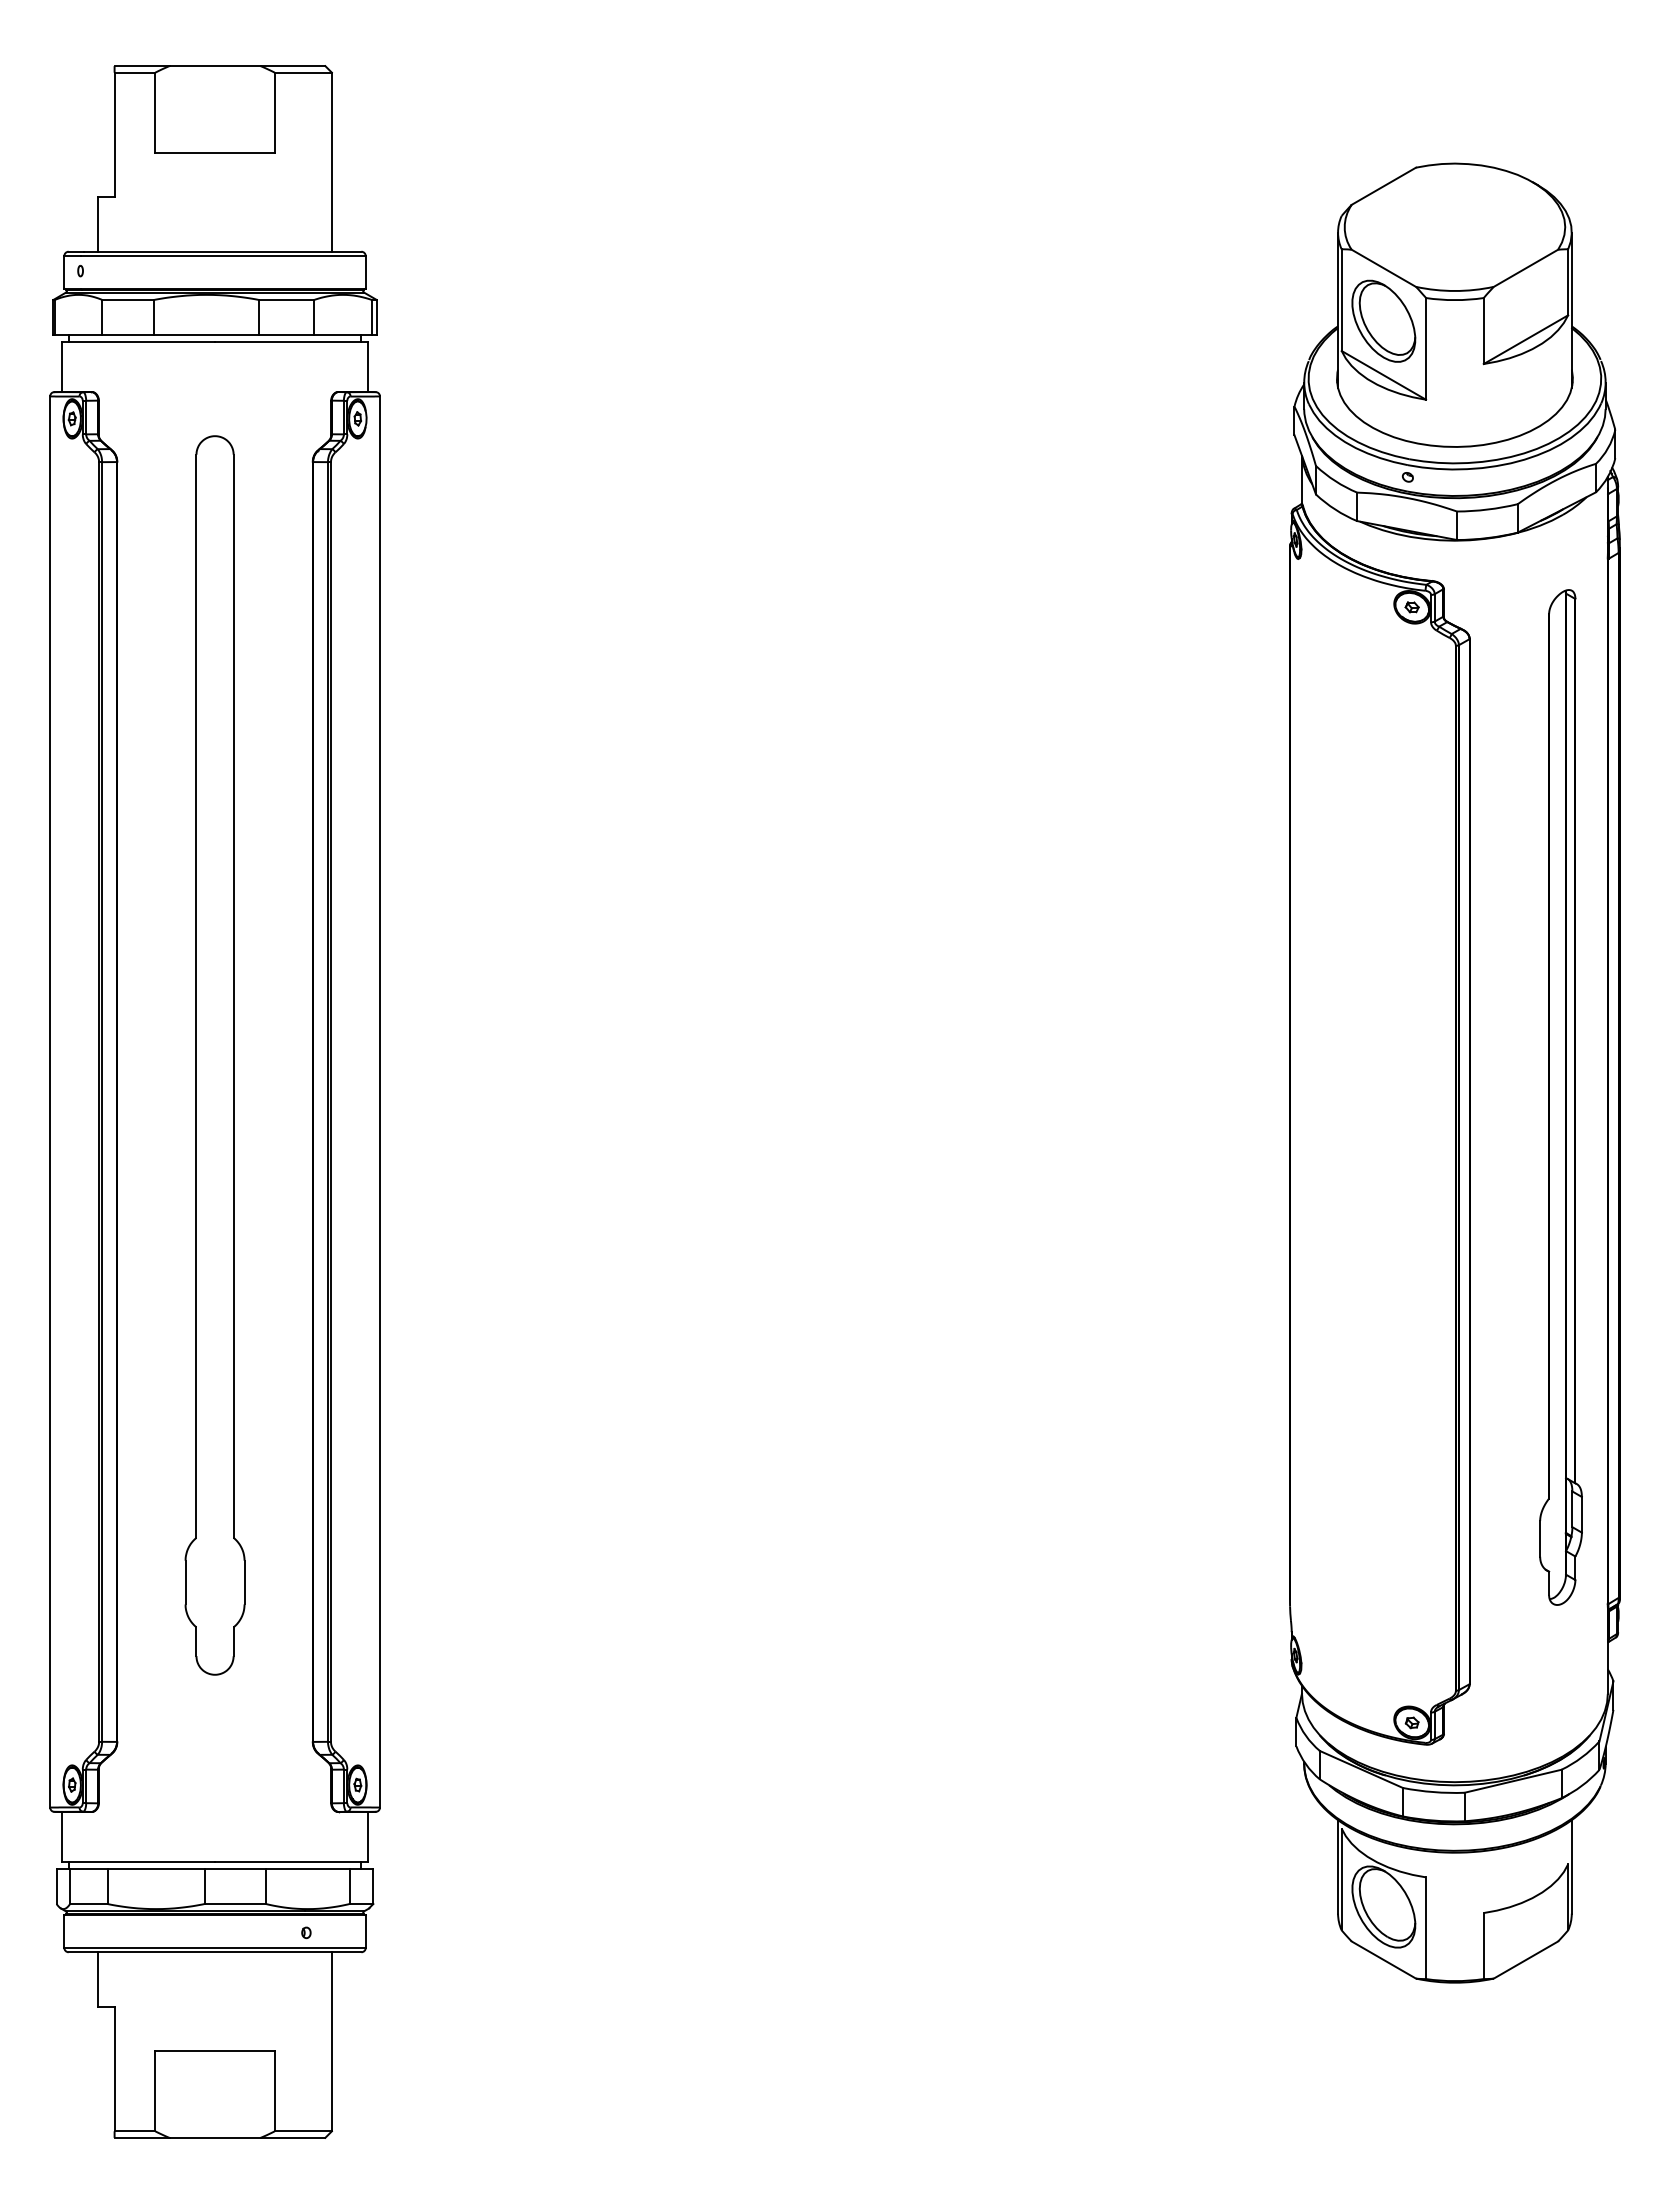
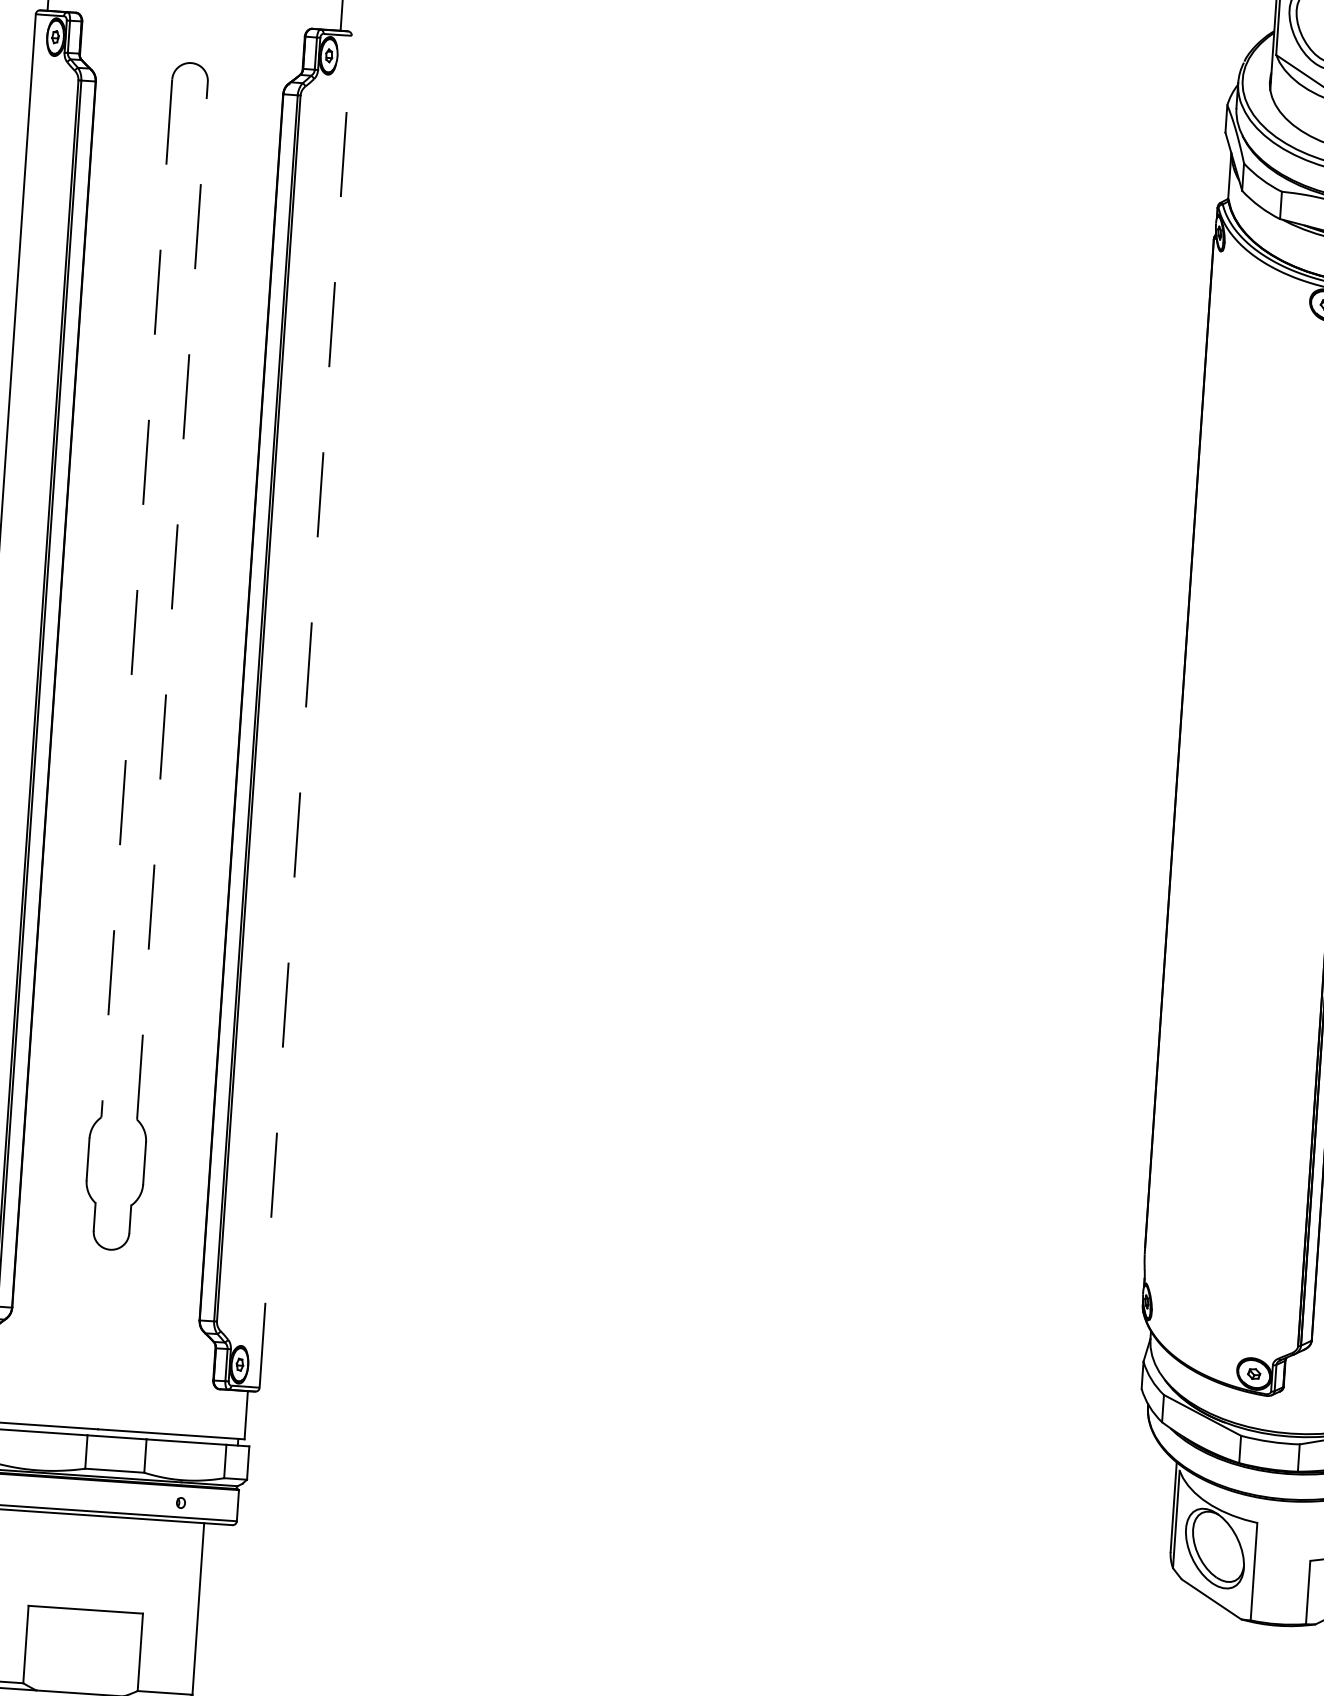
line: (196, 996) -> (136, 598), solid -> dashed
line: (233, 996) -> (172, 601), solid -> dashed
line: (379, 1102) -> (305, 712), solid -> dashed

